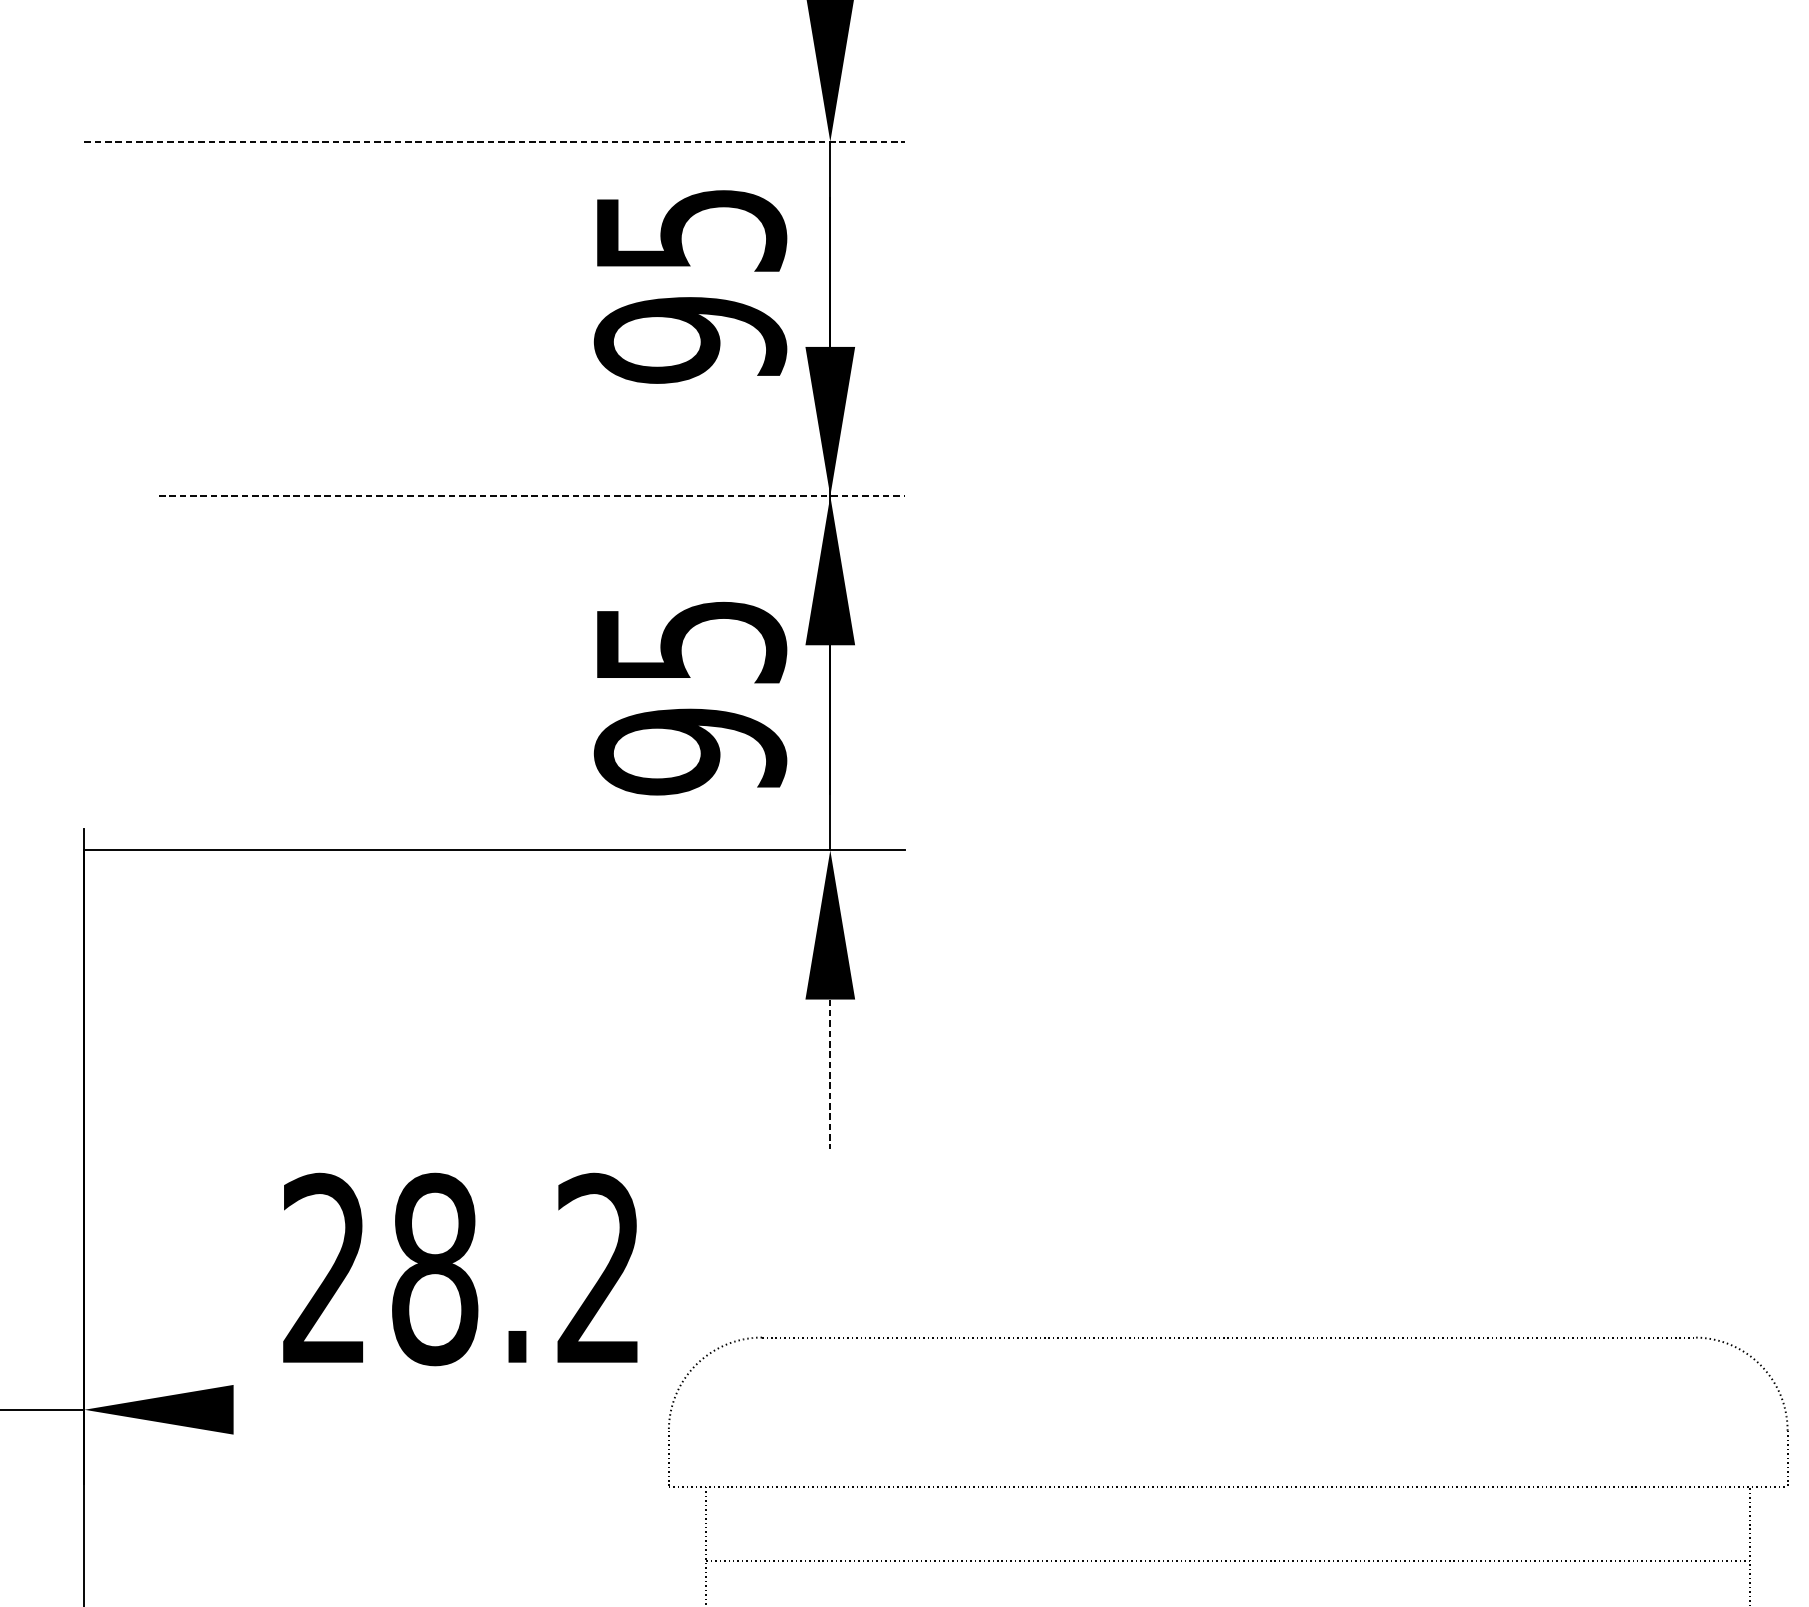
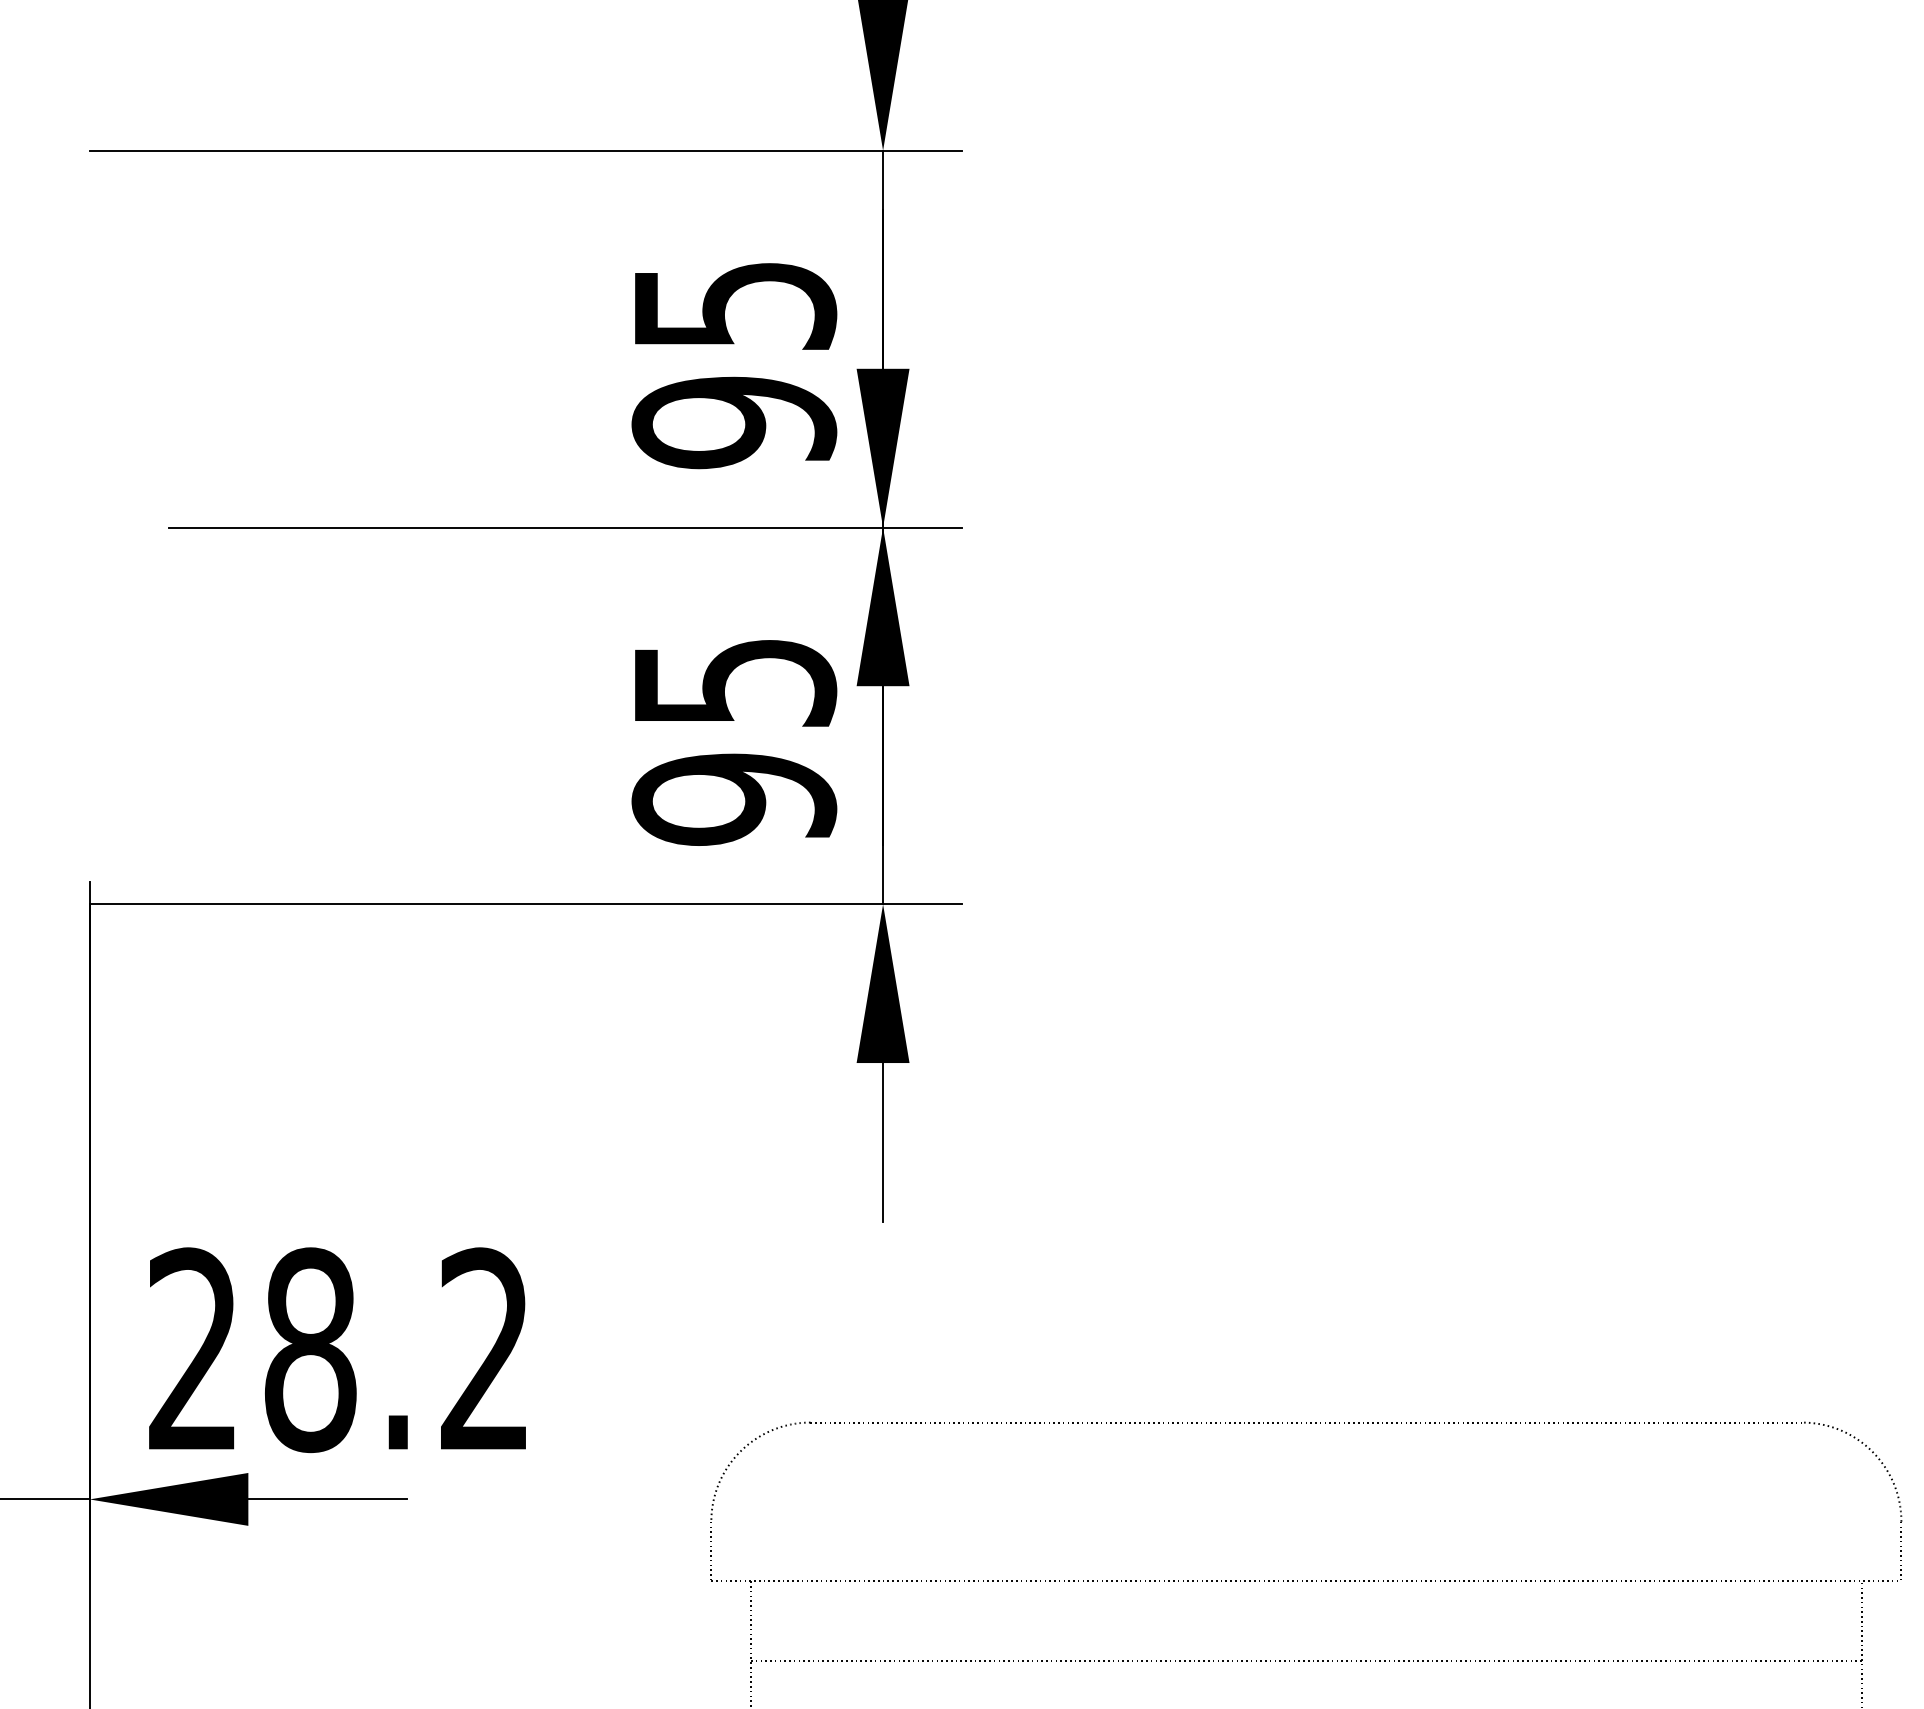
line: (495, 141) -> (526, 150), dashed -> solid
text: (690, 287) -> (734, 366), moved
line: (531, 496) -> (565, 527), dashed -> solid
line: (830, 1074) -> (883, 1142), dashed -> solid
text: (460, 1268) -> (337, 1349), moved
line: (308, 1409) -> (327, 1499), added

